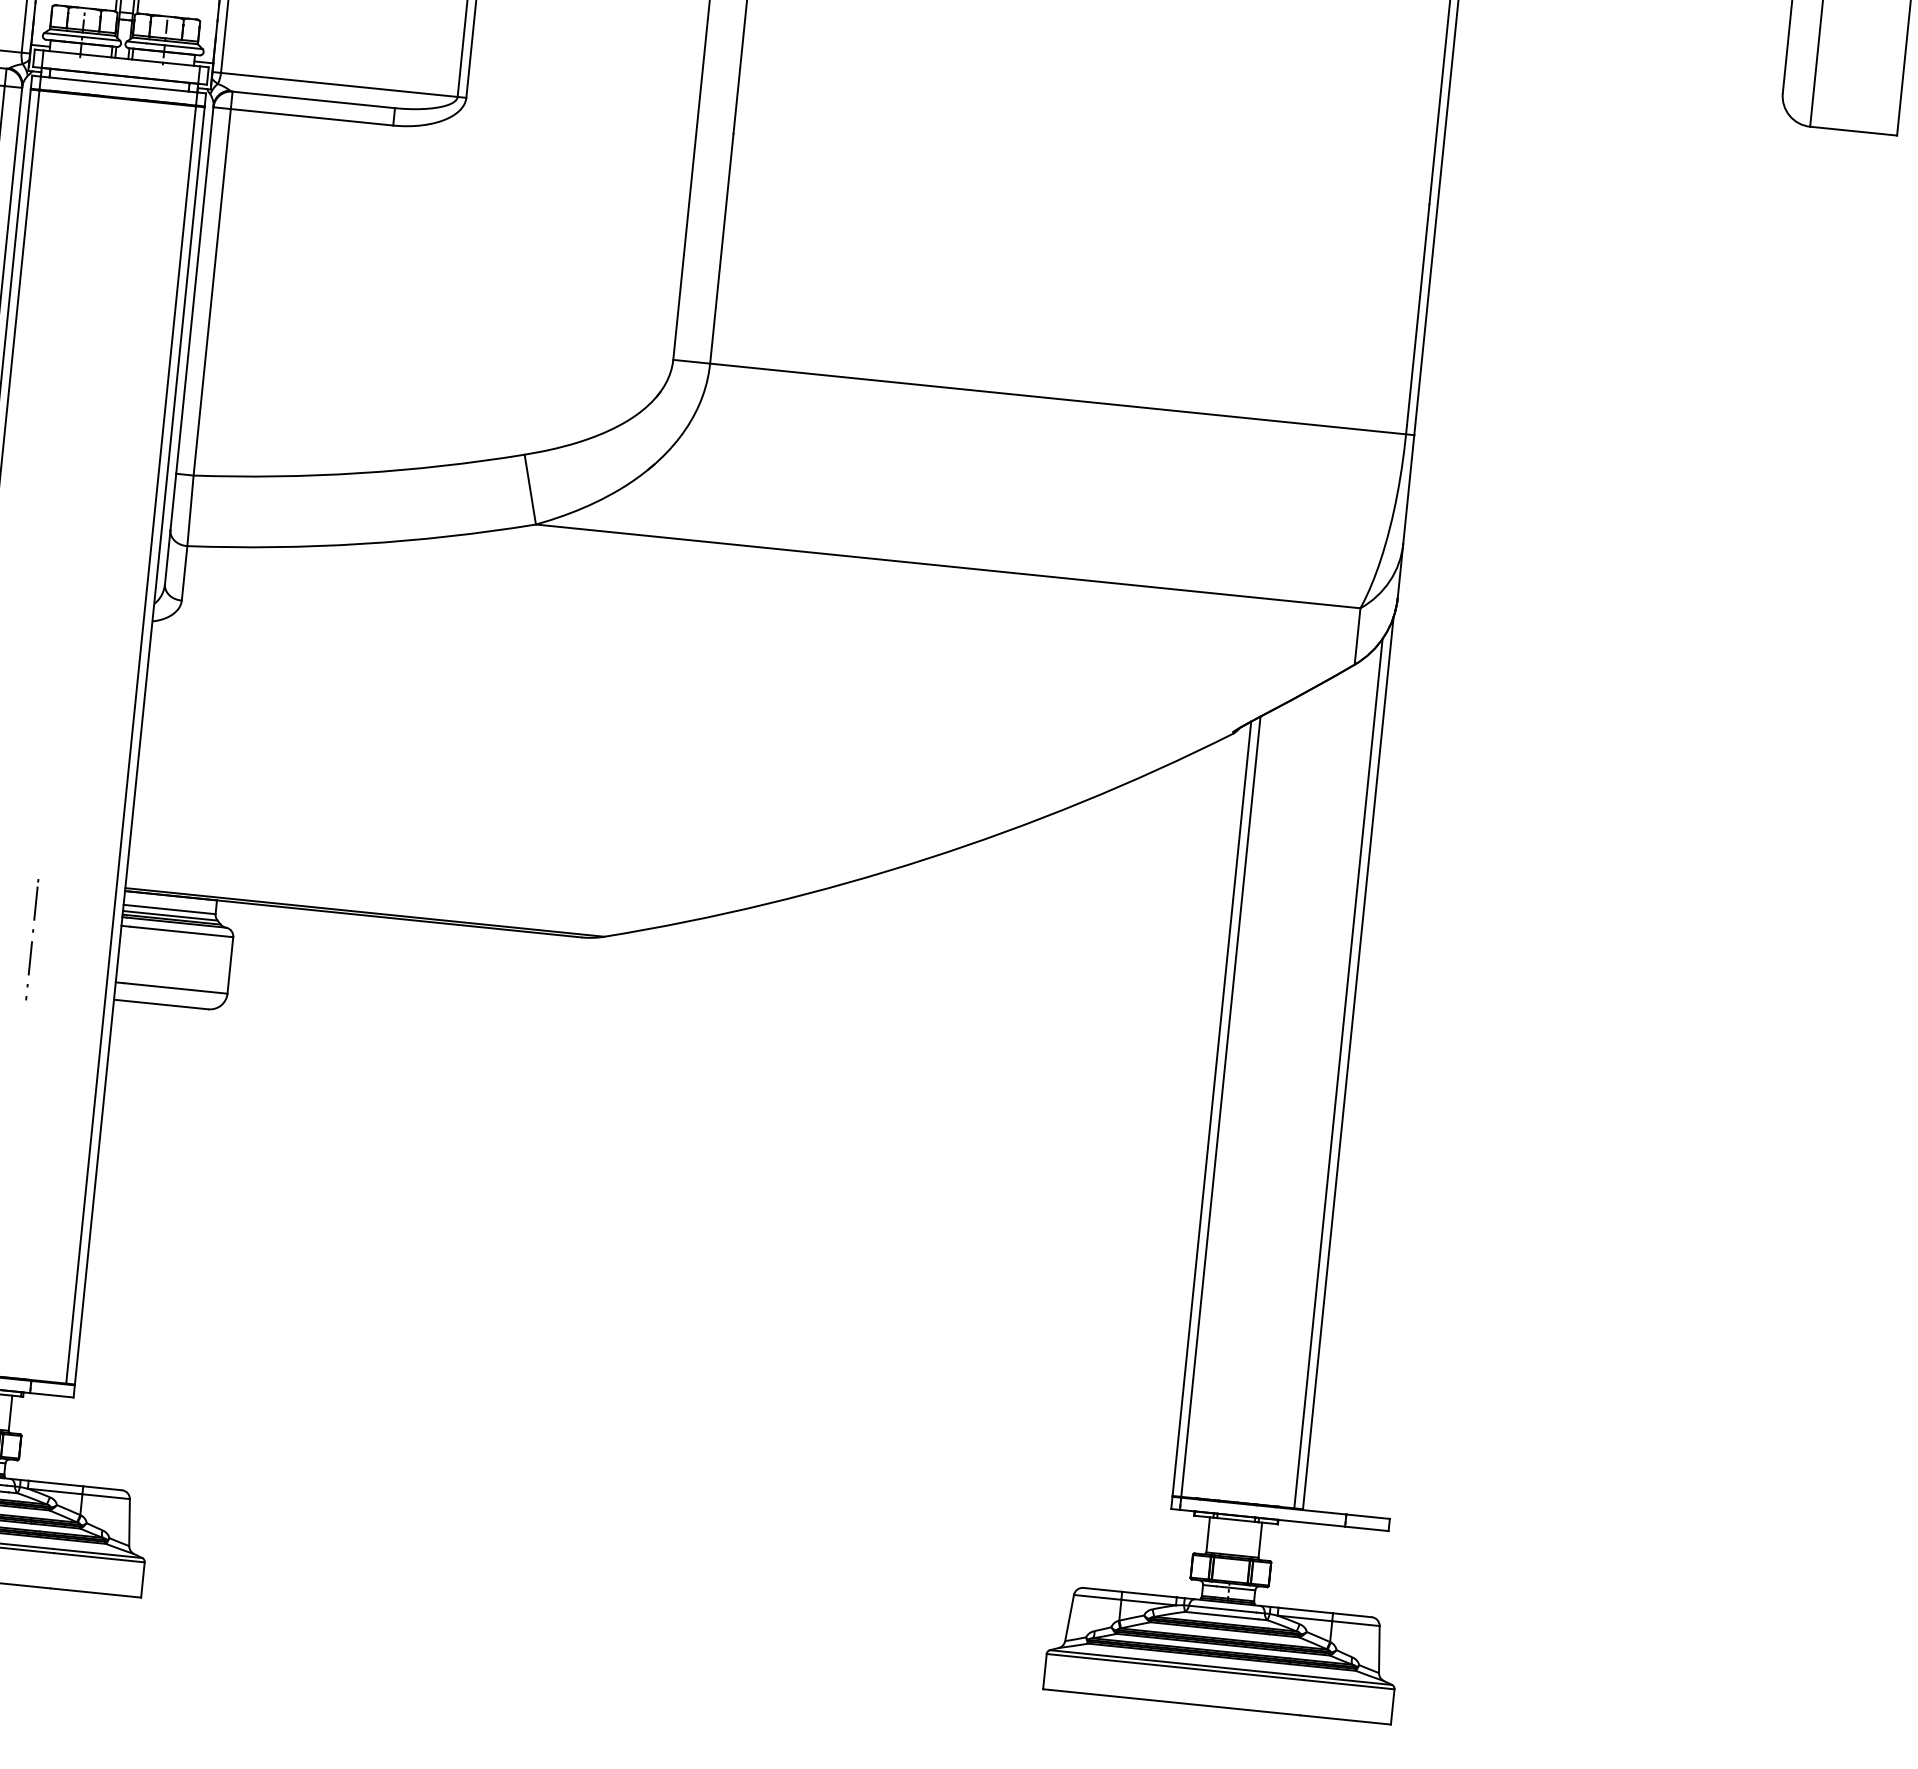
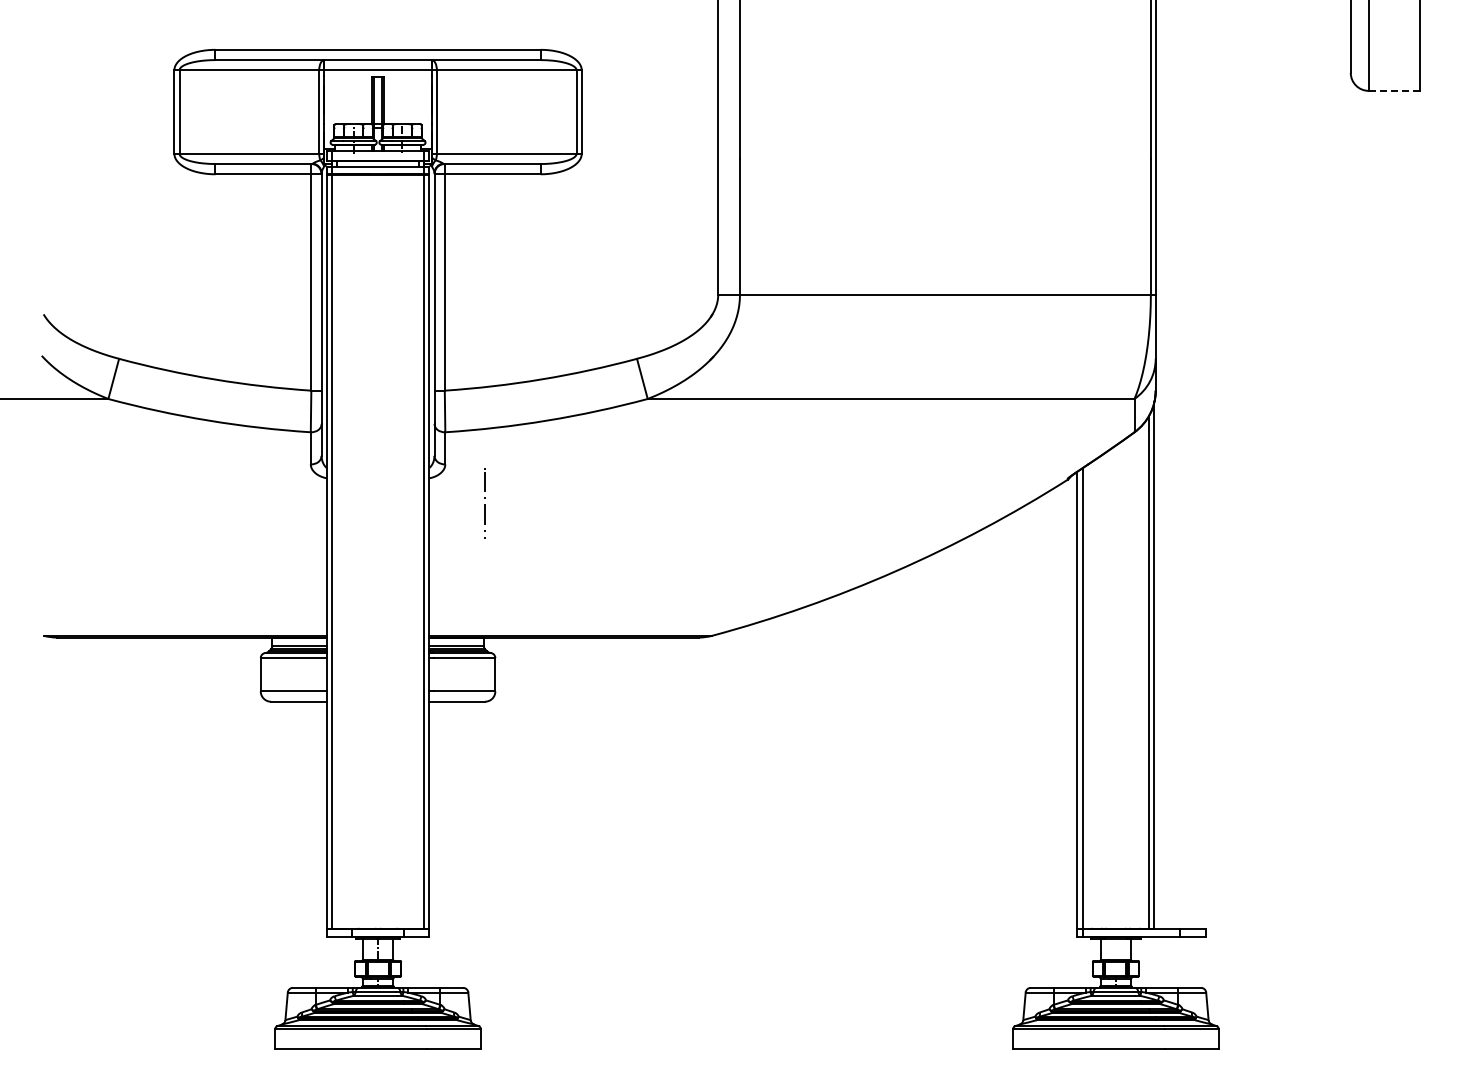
line: (1853, 130) -> (1394, 90), solid -> dashed
line: (31, 941) -> (484, 504), moved

